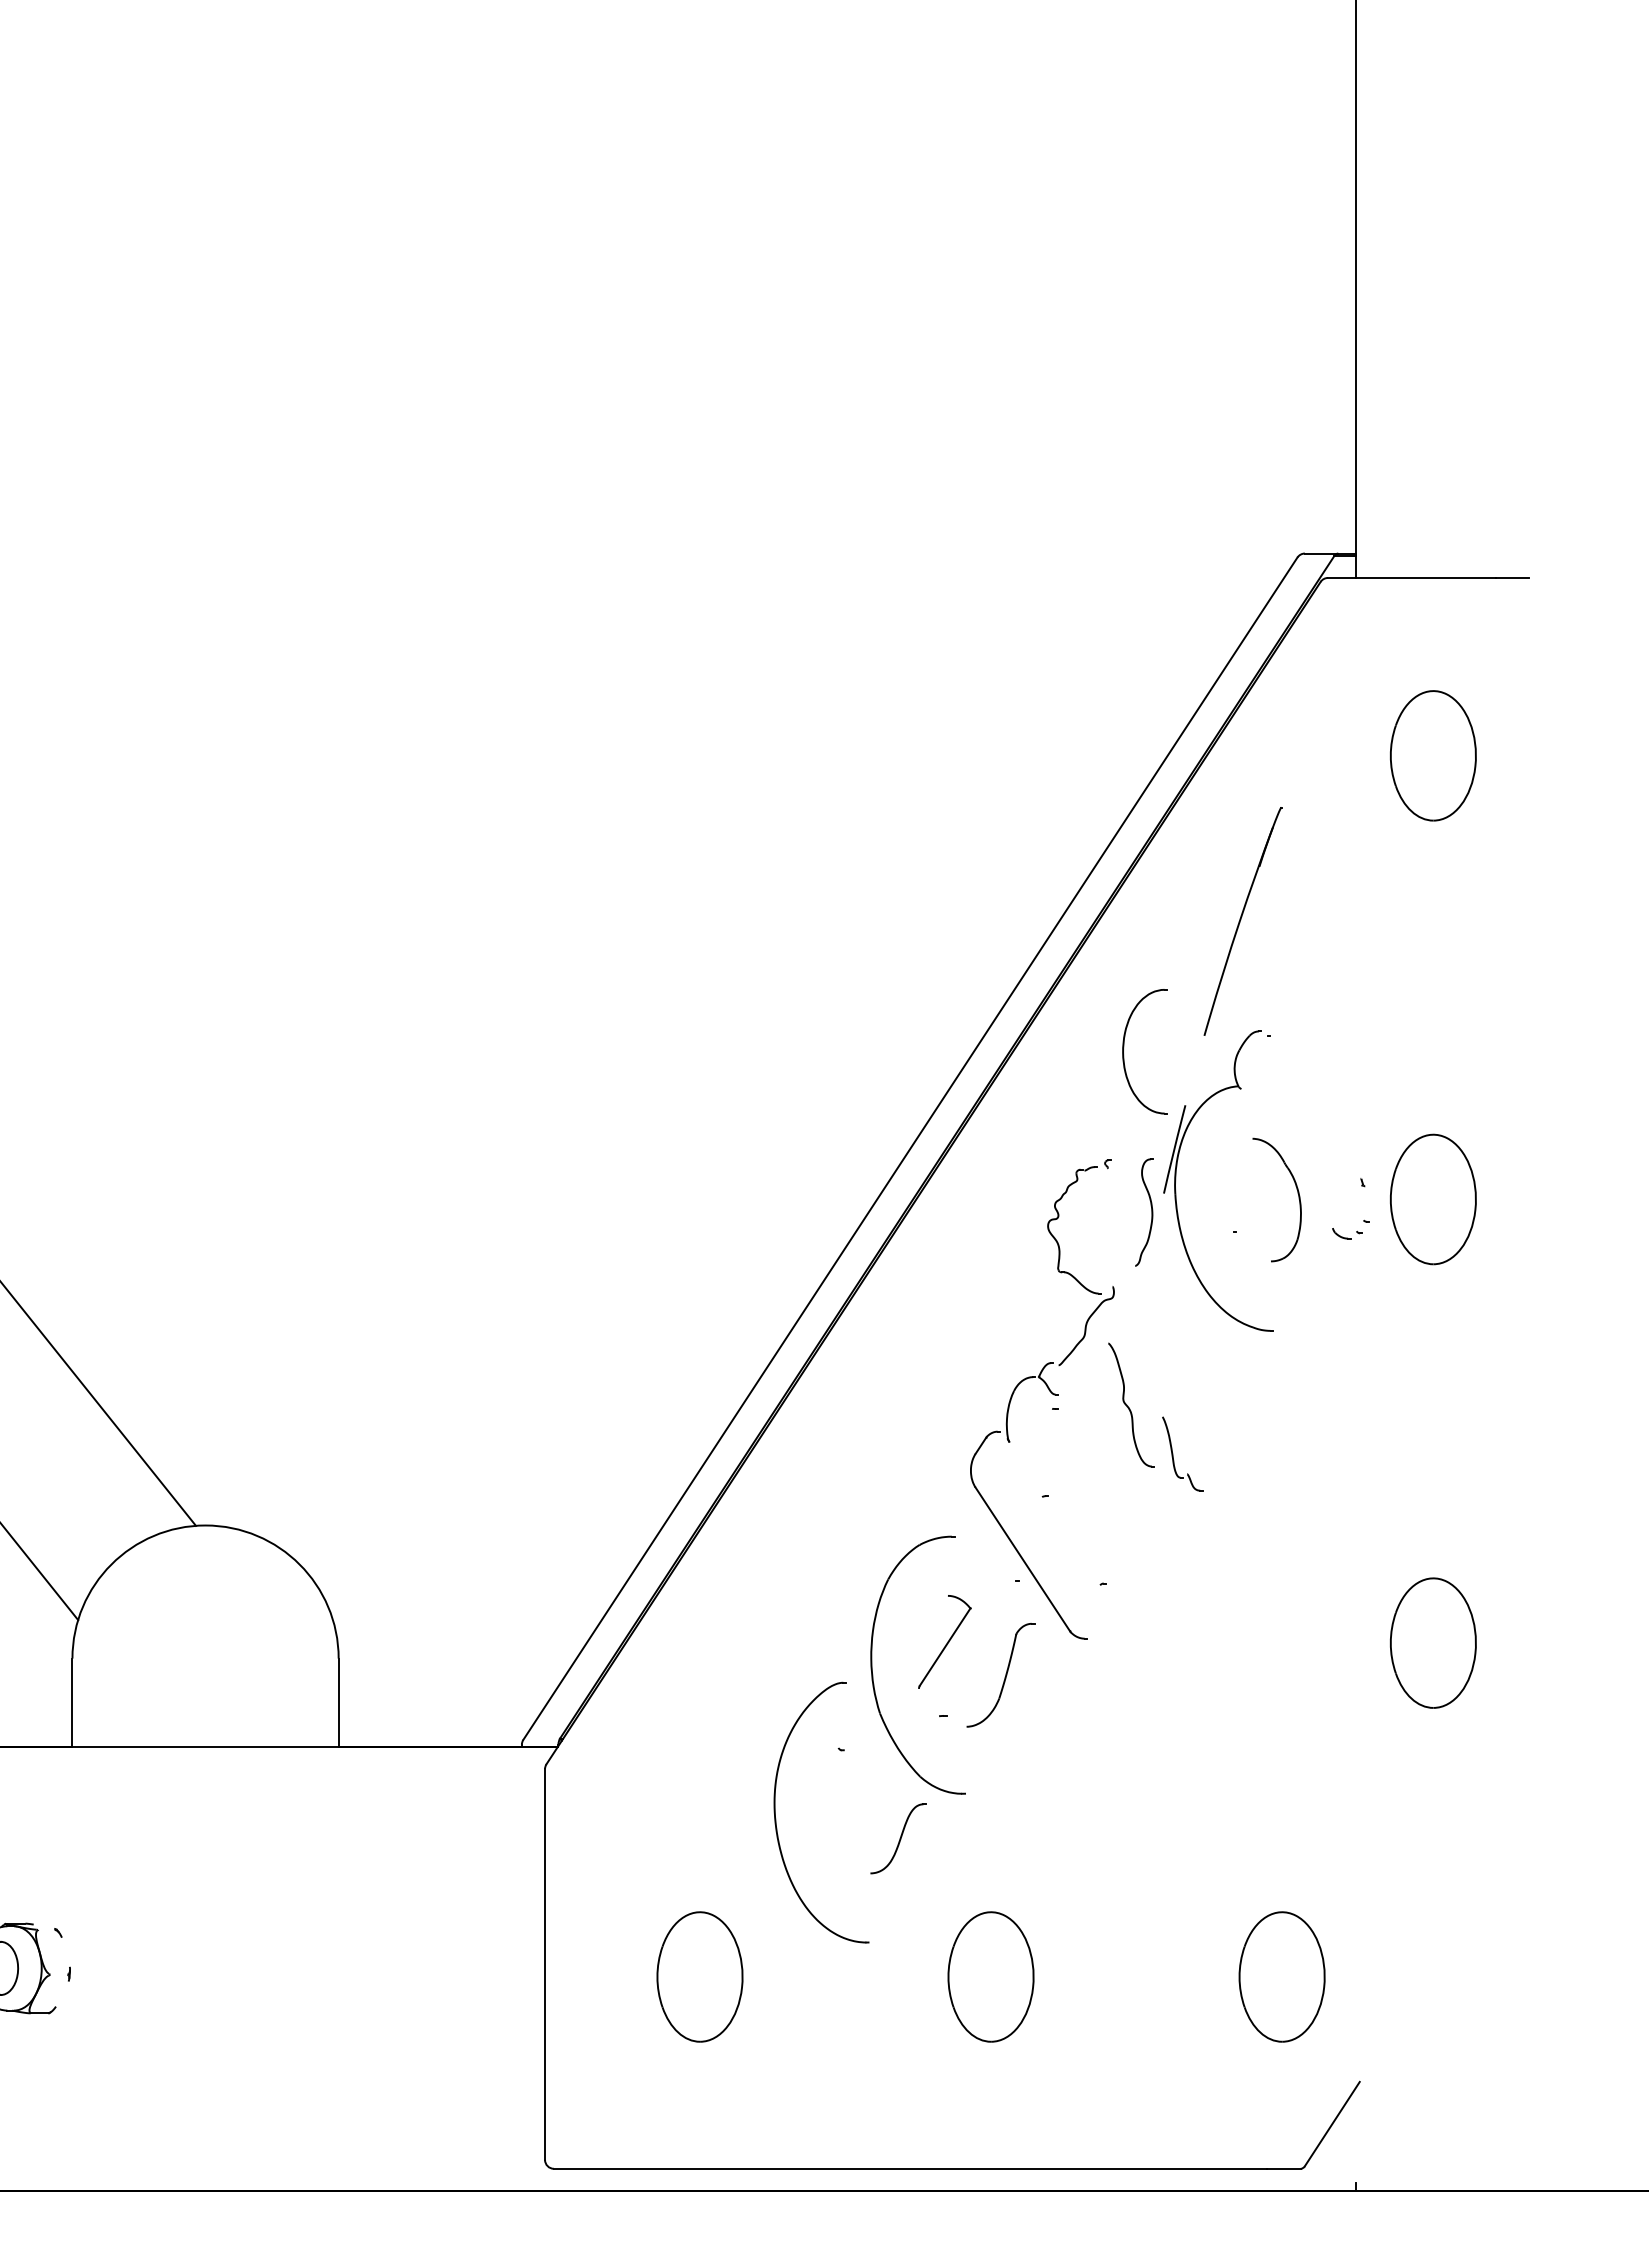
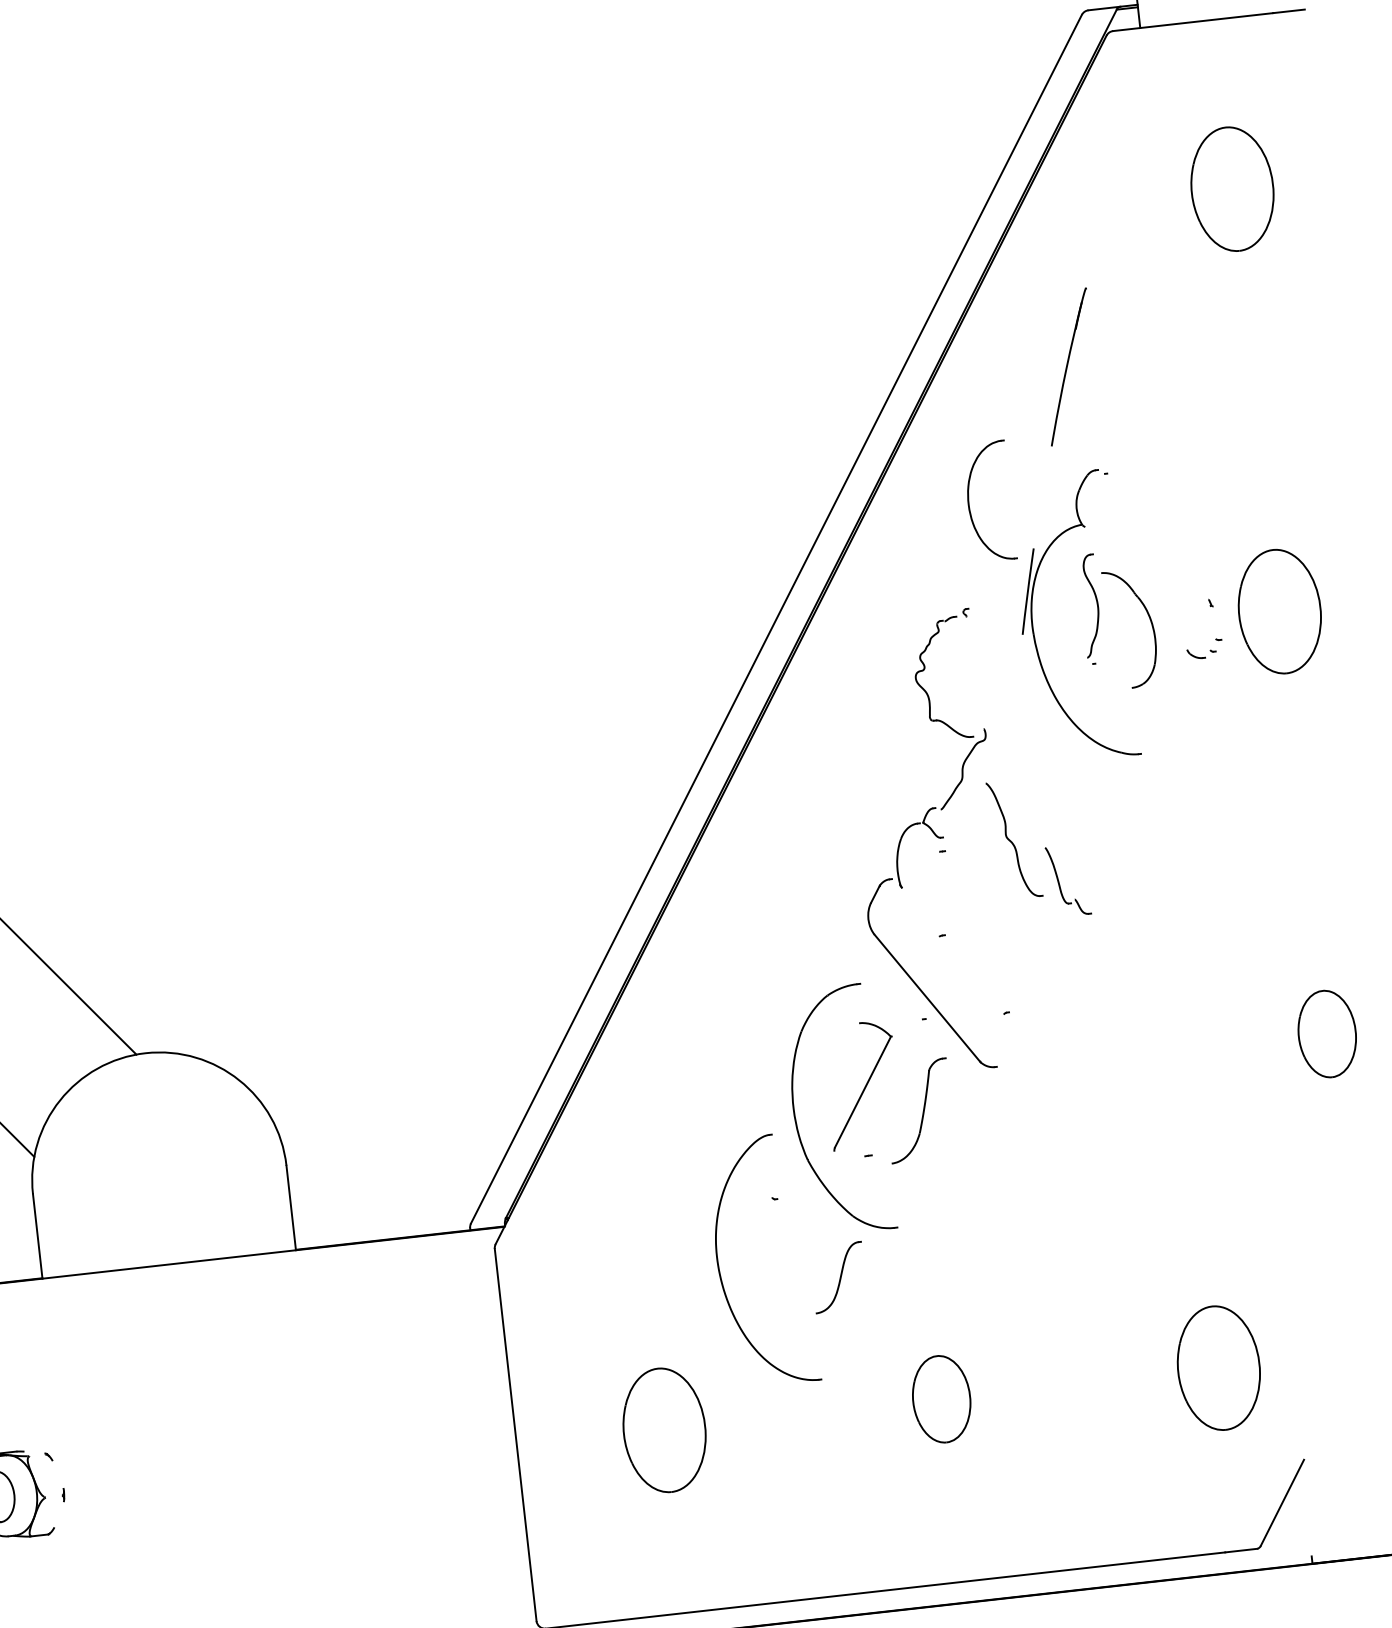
part: (1242, 921) -> (1068, 367), size x0.7
part: (1151, 1212) -> (1097, 605), moved
part: (944, 1641) -> (861, 1084), size x1.4
part: (1433, 1642) -> (1327, 1033), size x0.7
part: (990, 1976) -> (941, 1398), size x0.7

